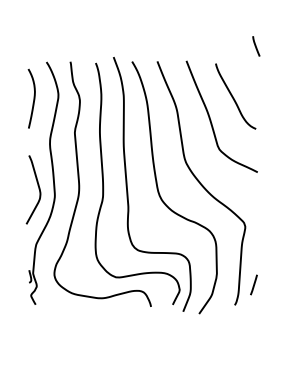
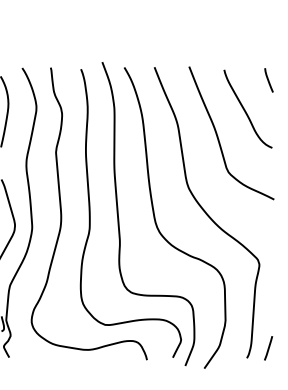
line: (256, 46) -> (269, 80), moved
line: (253, 284) -> (267, 347), moved

